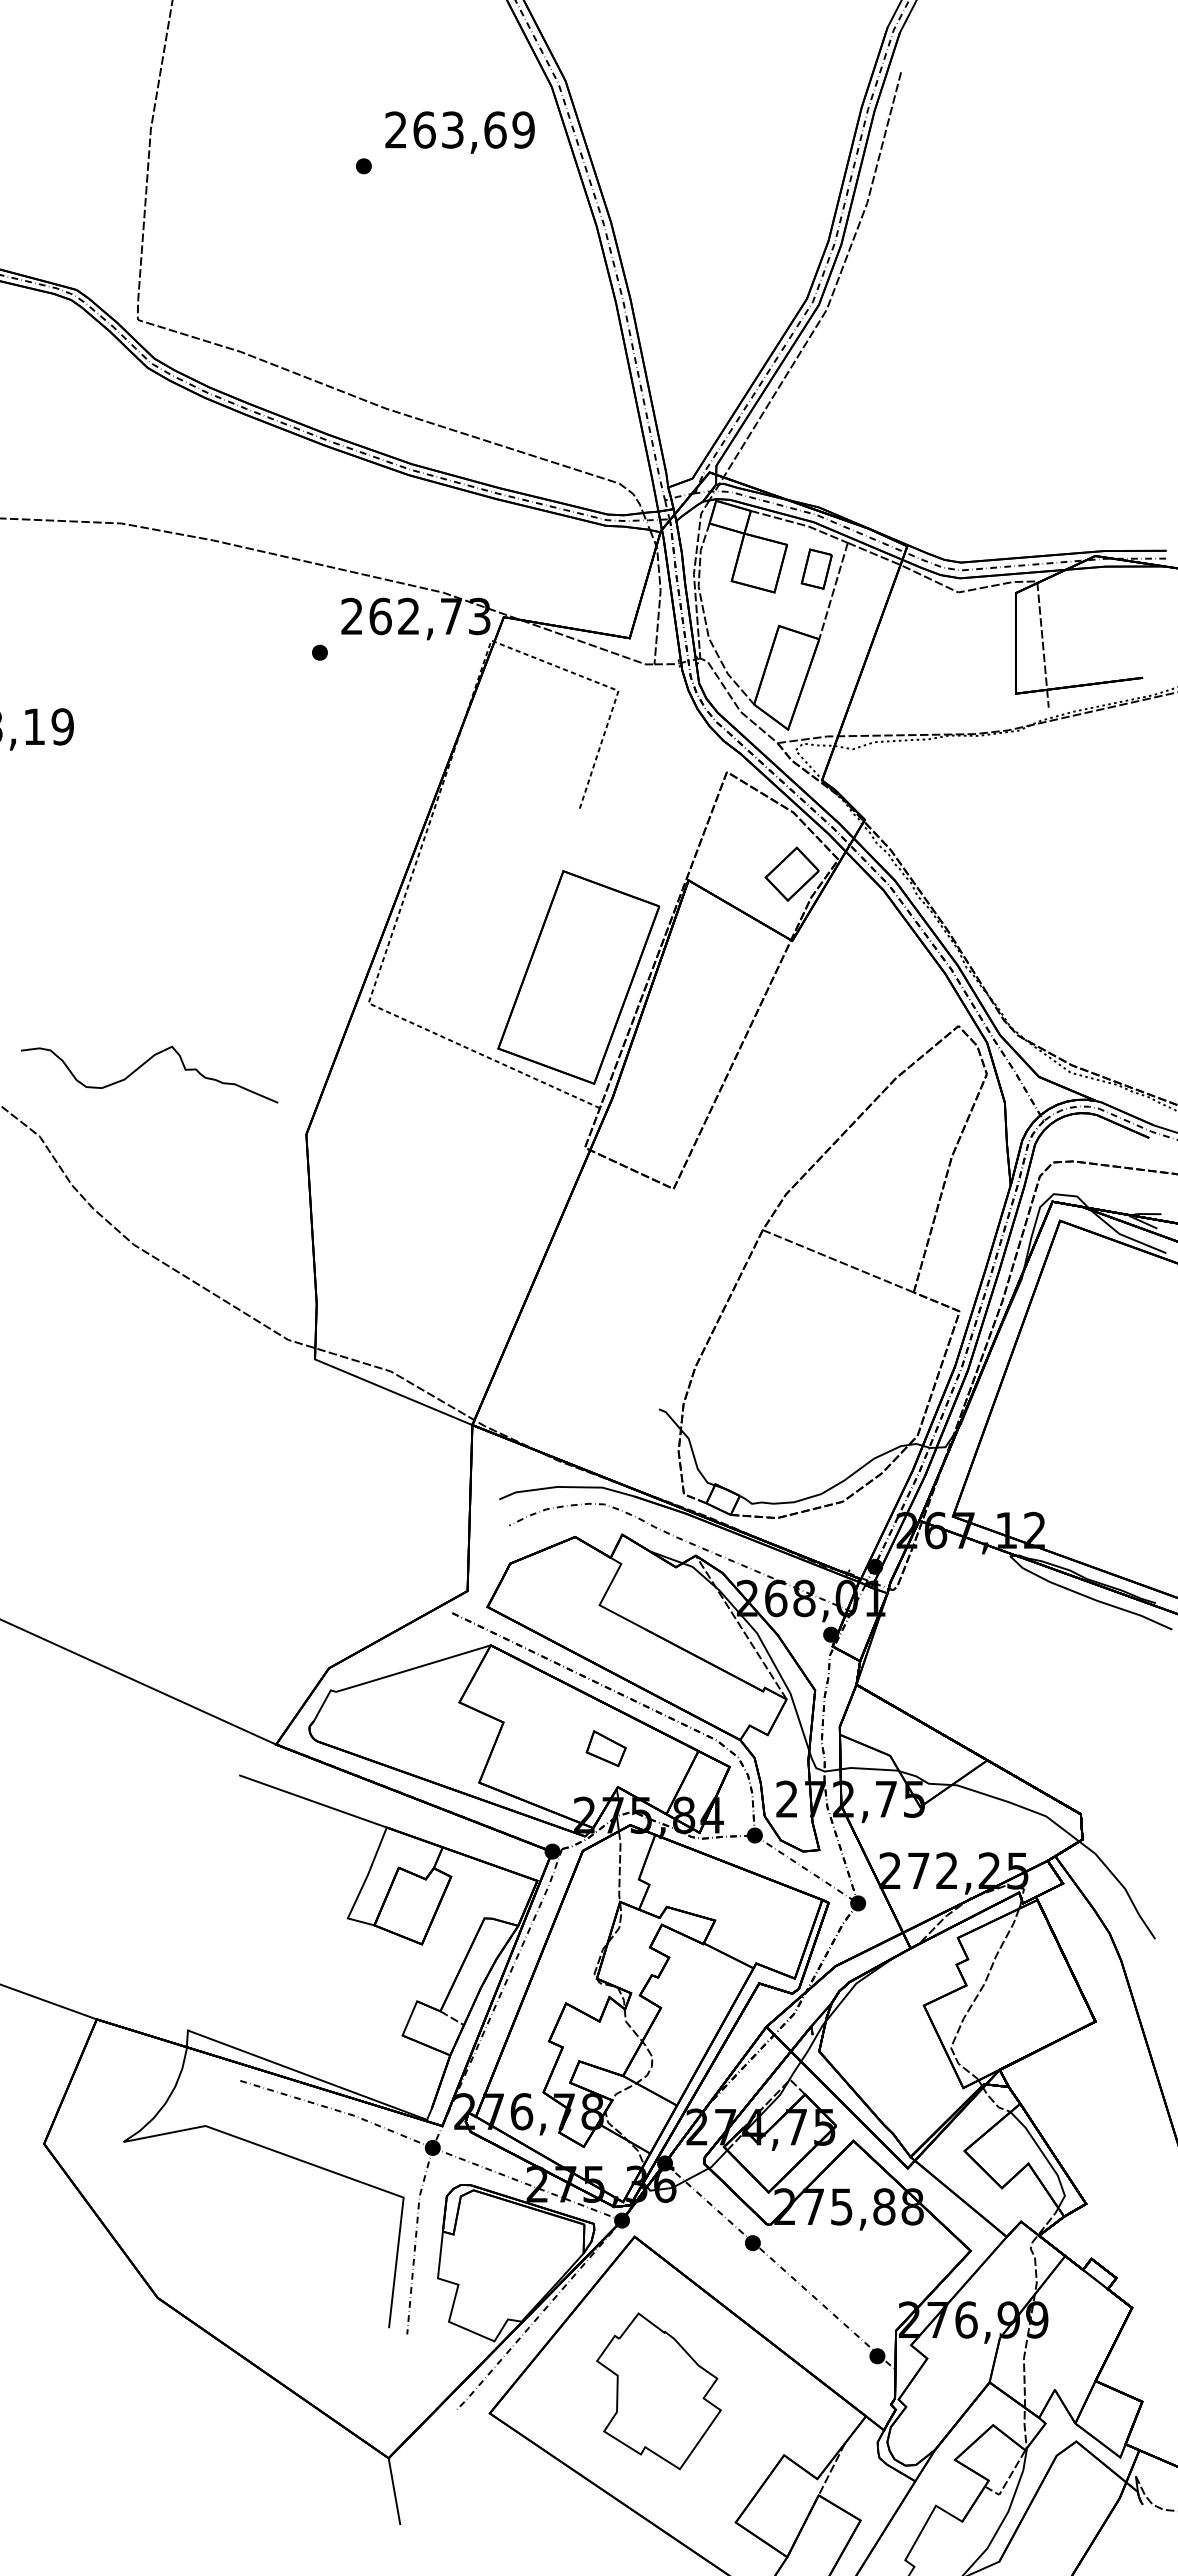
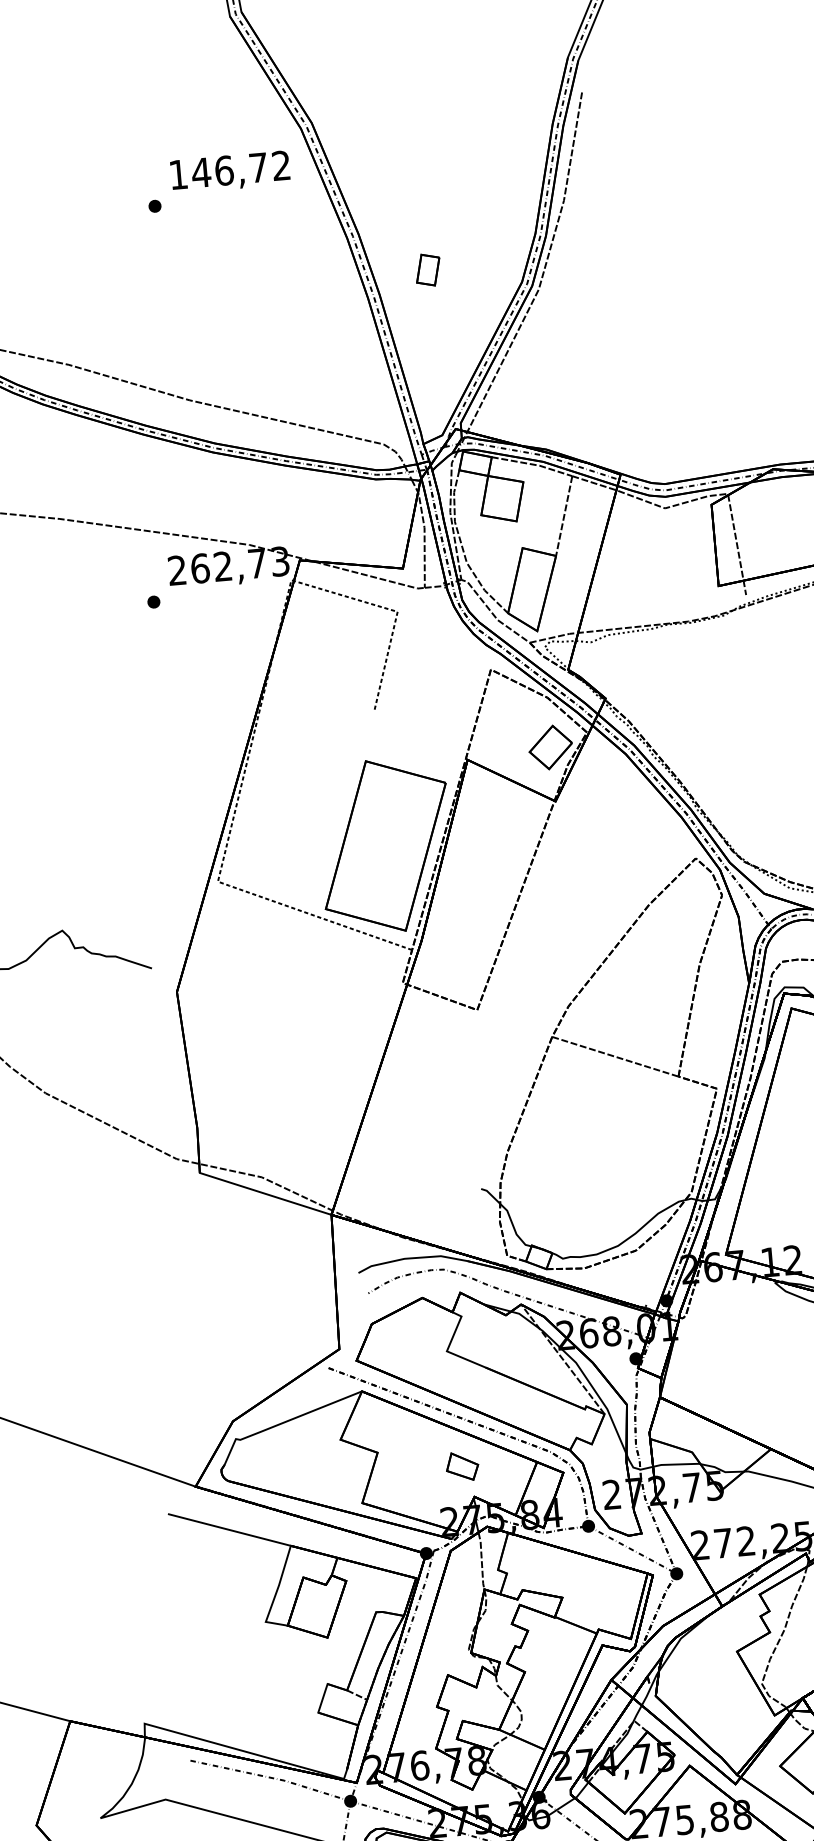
text: (459, 129) -> (229, 169), 263,69 -> 146,72
part: (816, 568) -> (427, 269), moved

